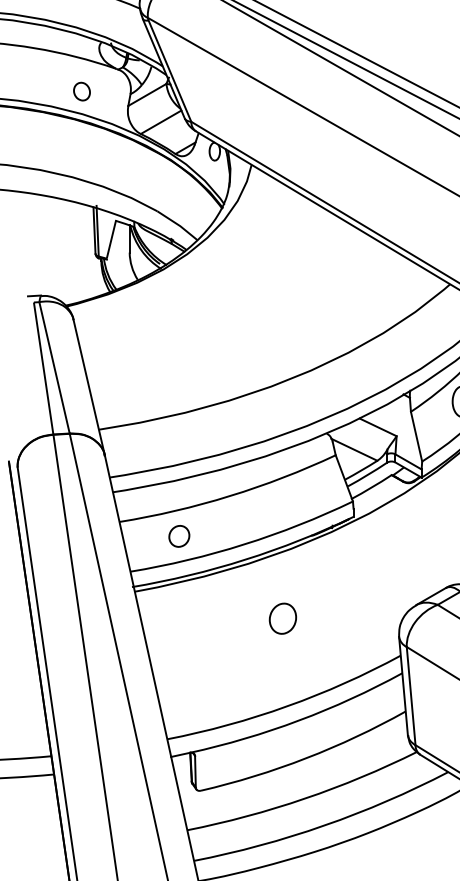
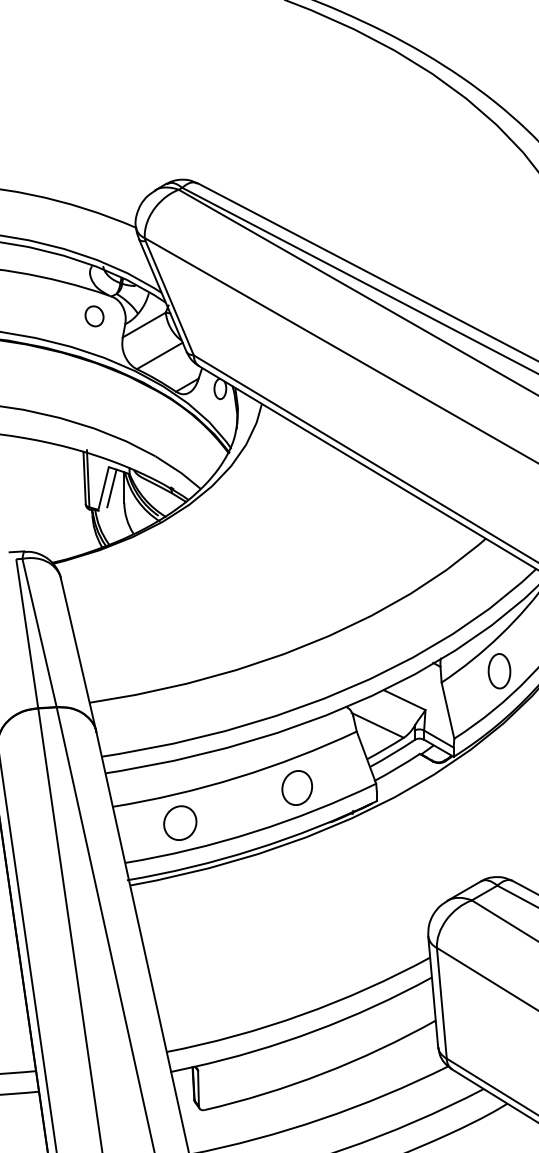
part: (81, 91) -> (94, 316), moved
line: (118, 239) -> (111, 488), added
part: (179, 535) -> (180, 822), size x1.43
part: (282, 618) -> (296, 787), moved

